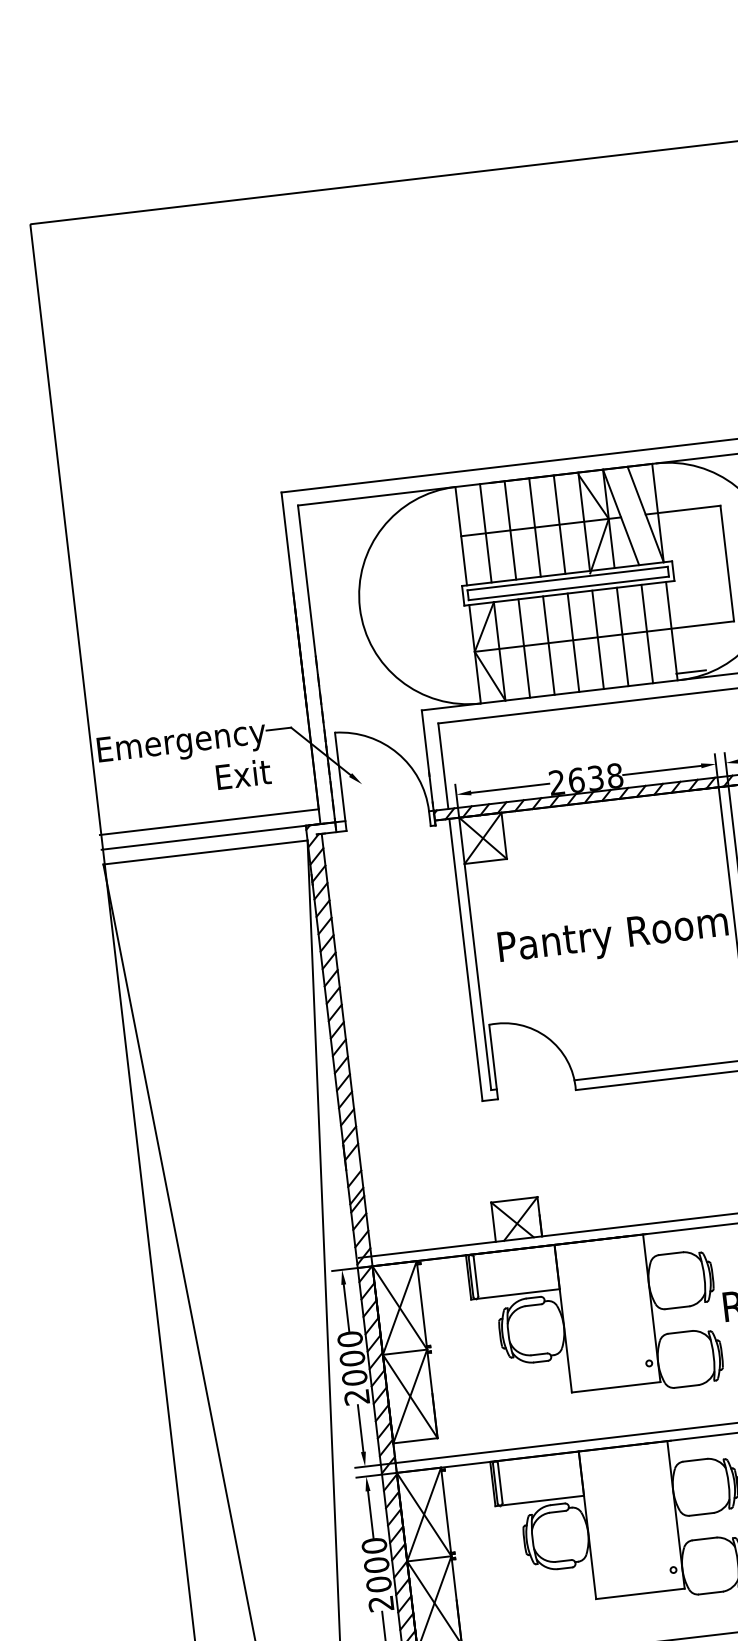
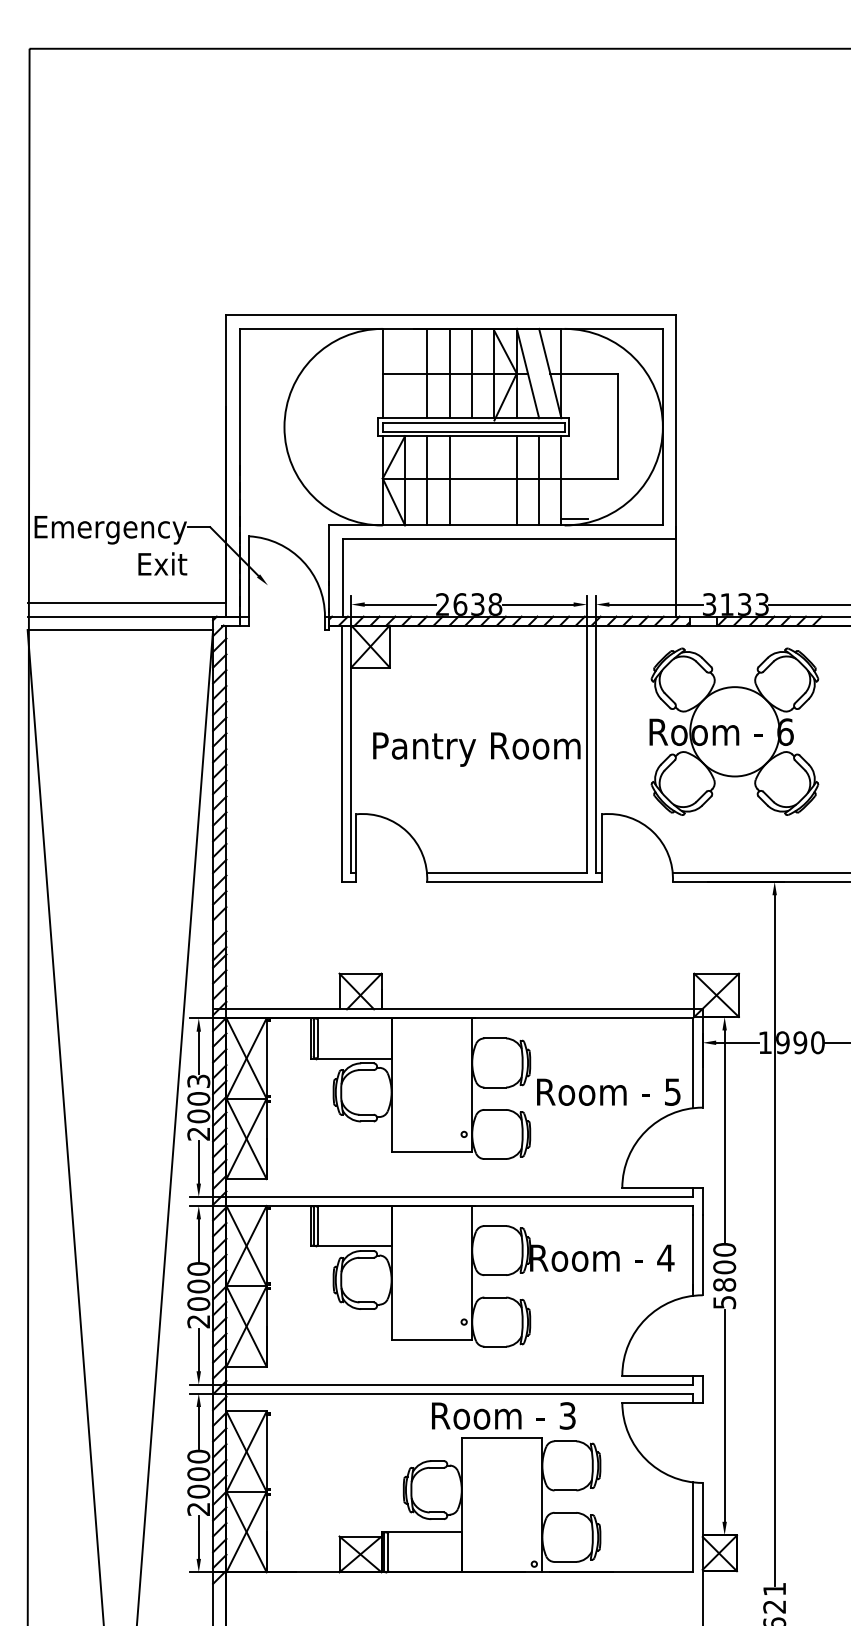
line: (486, 533) -> (405, 373), removed
line: (598, 639) -> (494, 480), removed
line: (573, 642) -> (472, 480), removed
text: (349, 1339) -> (198, 1081), 2000 -> 2003

